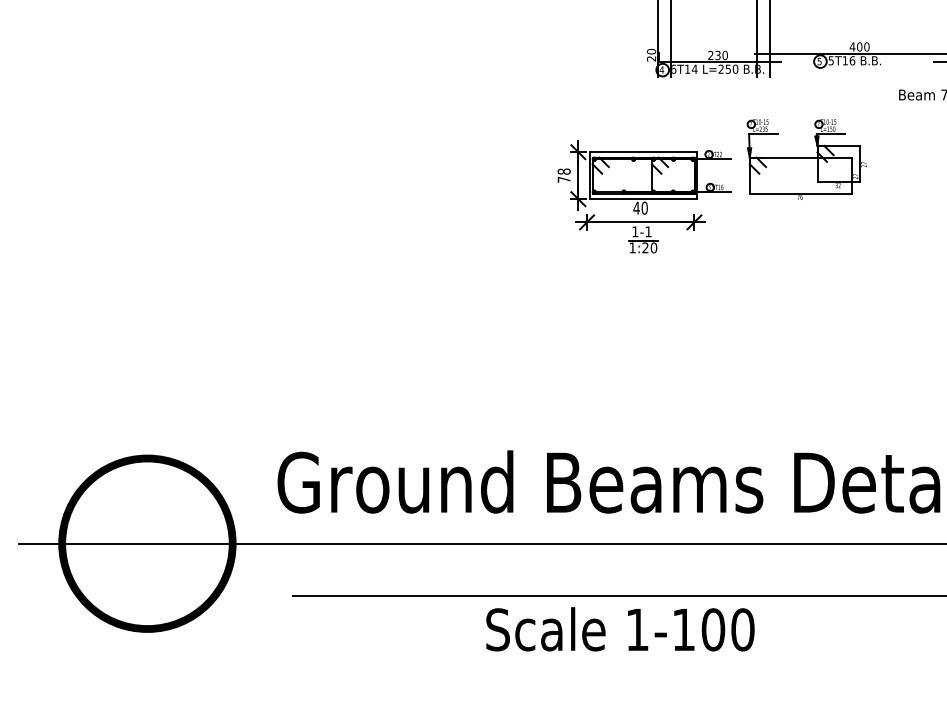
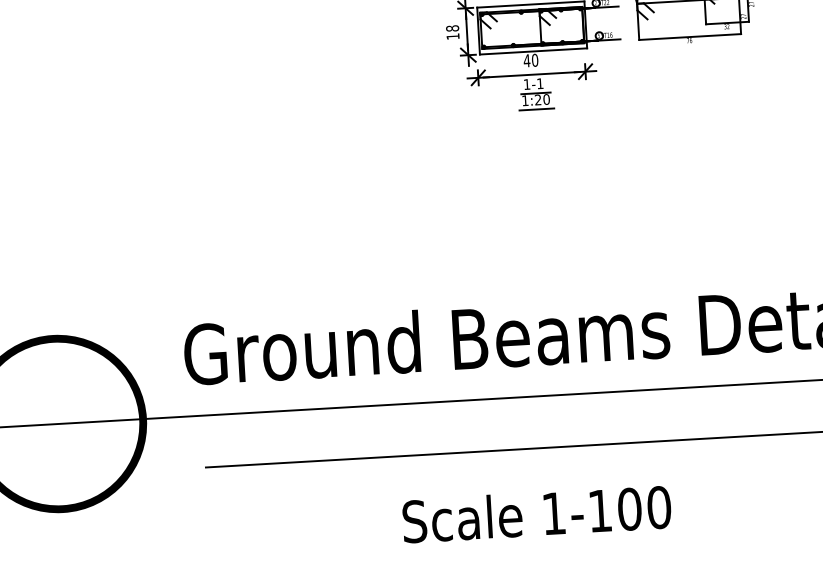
text: (563, 179) -> (452, 36), 78 -> 18
line: (643, 257) -> (536, 109), added
text: (620, 629) -> (537, 514), moved

